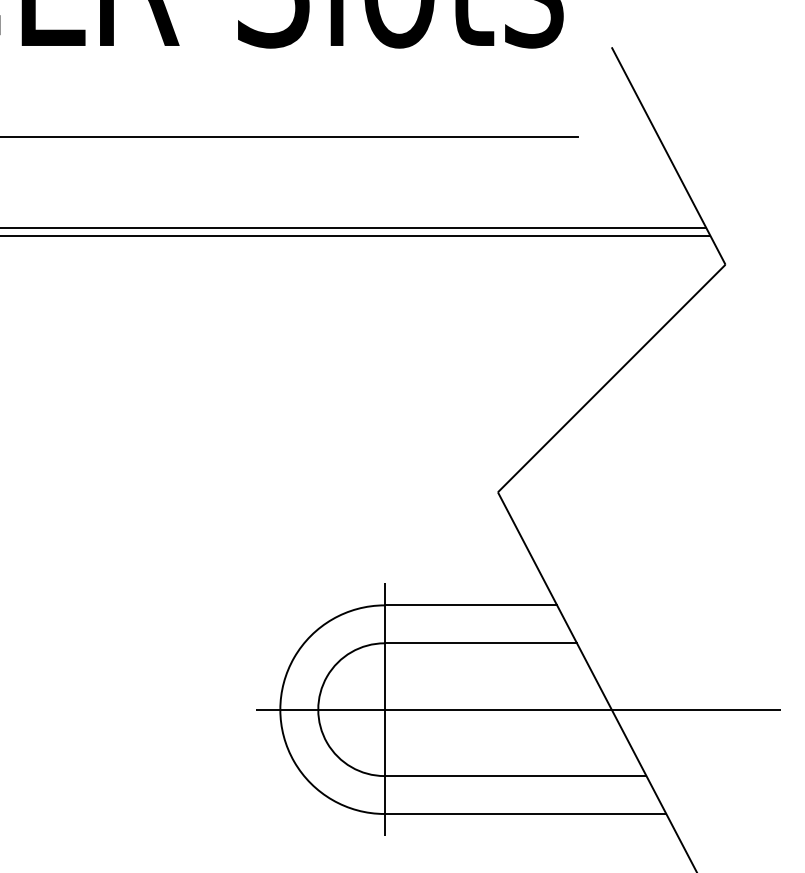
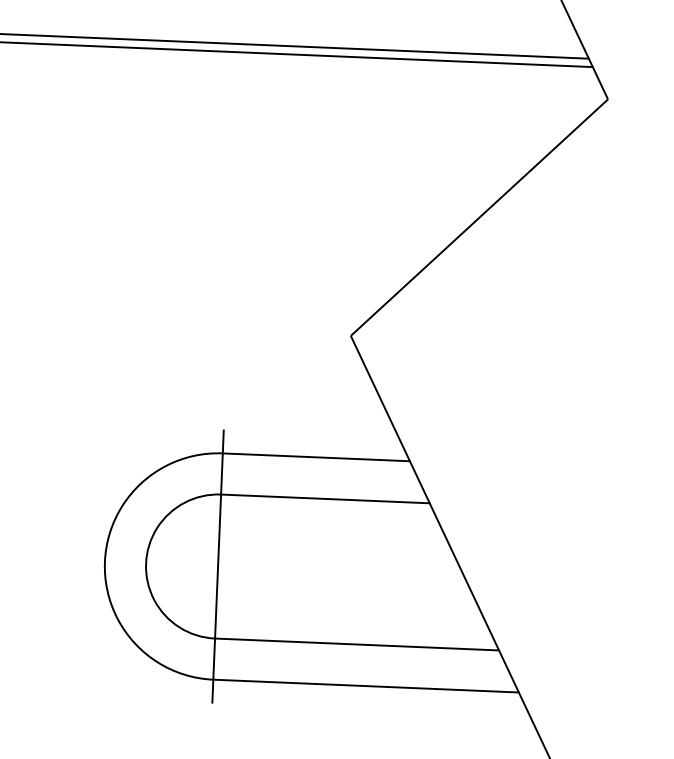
line: (517, 710) -> (362, 573), removed

